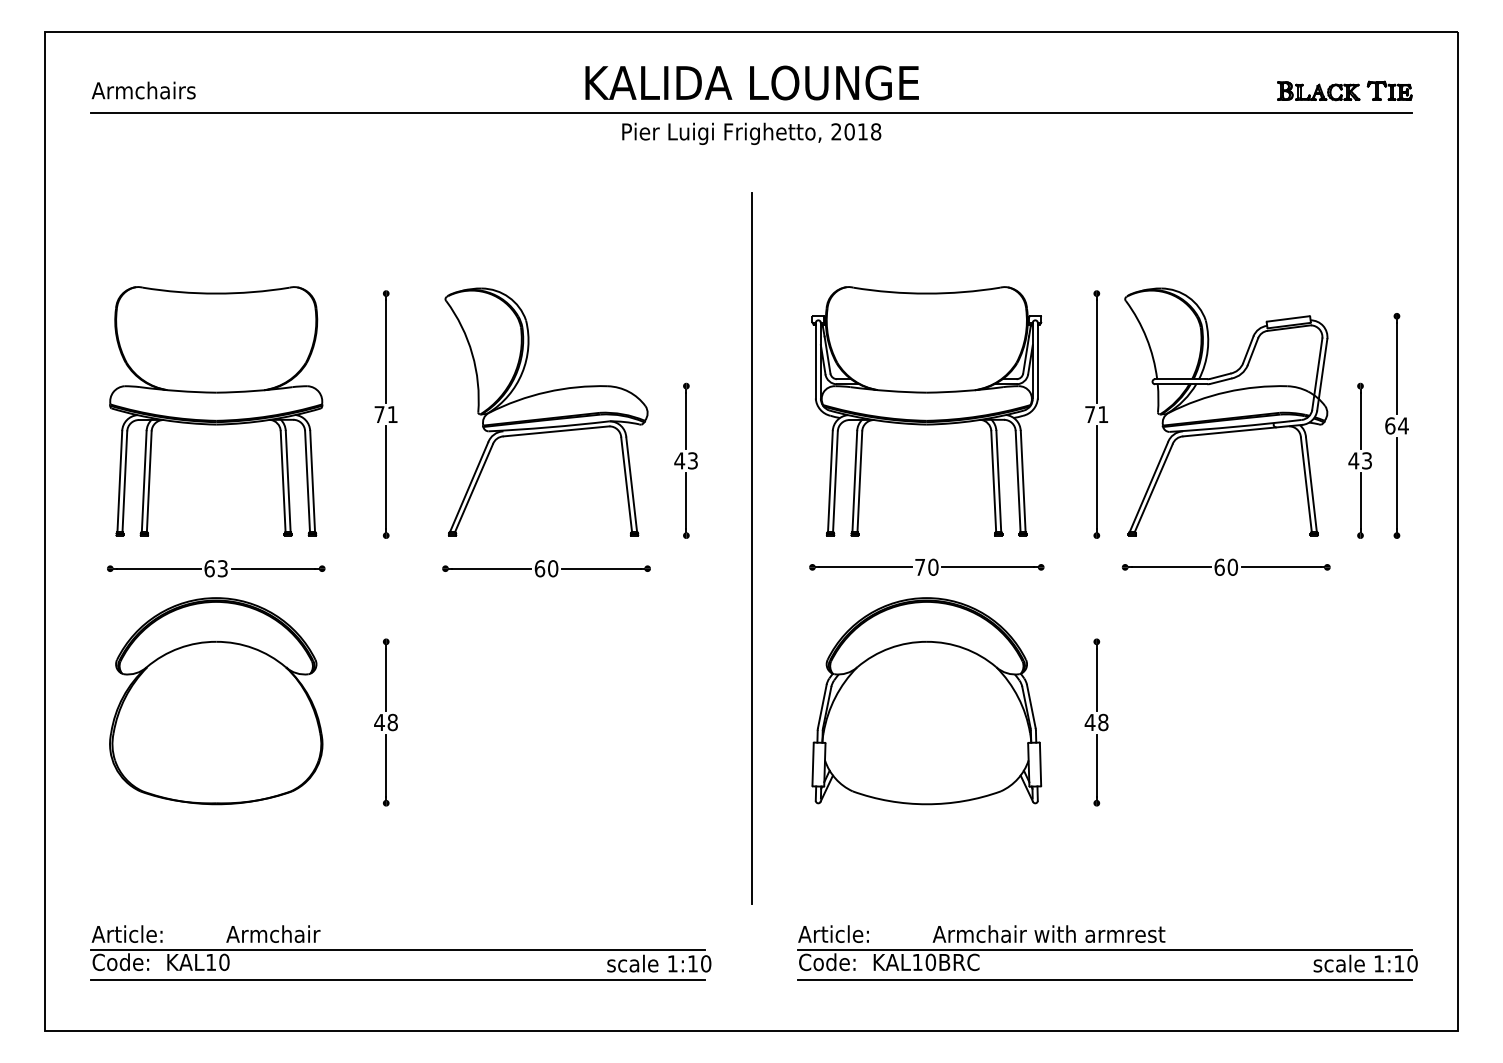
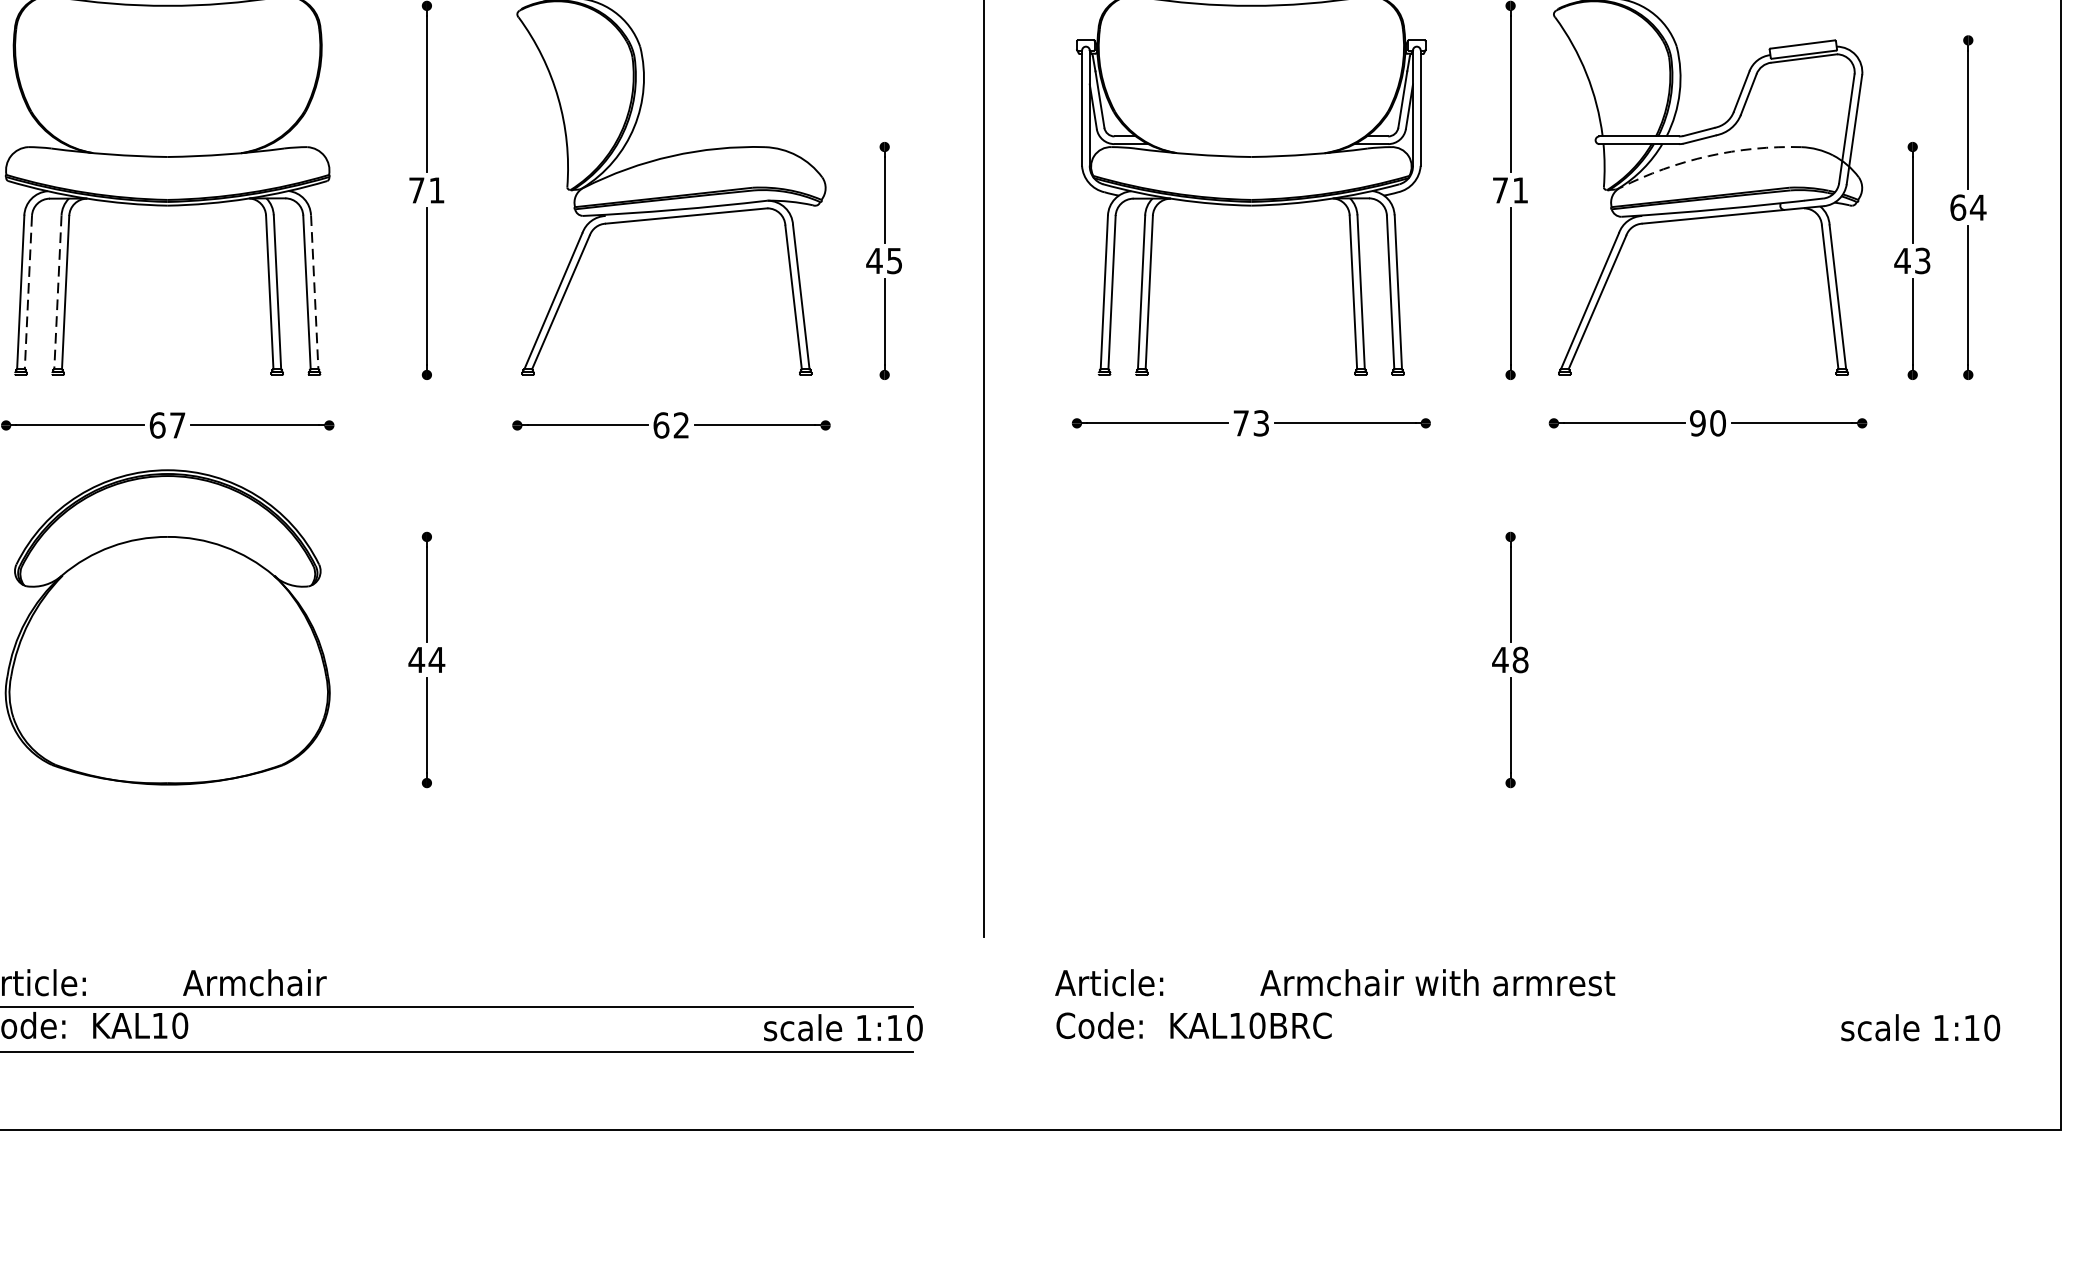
arc: (1226, 392) -> (1708, 156), solid -> dashed
text: (692, 460) -> (894, 260), 43 -> 45
line: (312, 481) -> (314, 292), solid -> dashed
line: (124, 482) -> (27, 293), solid -> dashed
line: (144, 482) -> (58, 293), solid -> dashed
text: (933, 566) -> (1261, 422), 70 -> 73
text: (1219, 566) -> (1697, 422), 60 -> 90
text: (222, 568) -> (177, 425), 63 -> 67
text: (553, 568) -> (682, 425), 60 -> 62
part: (926, 701) -> (1250, 627), removed
text: (392, 722) -> (436, 659), 48 -> 44
line: (1104, 950) -> (1522, 1007), removed
line: (1104, 979) -> (1522, 1051), removed

